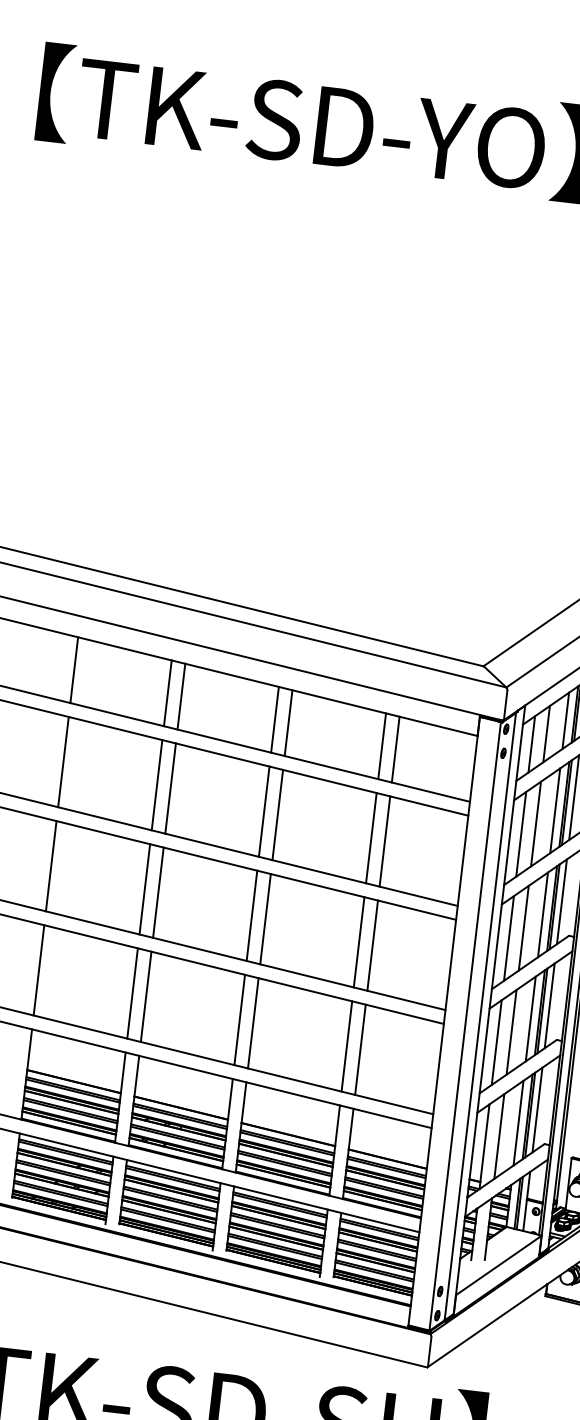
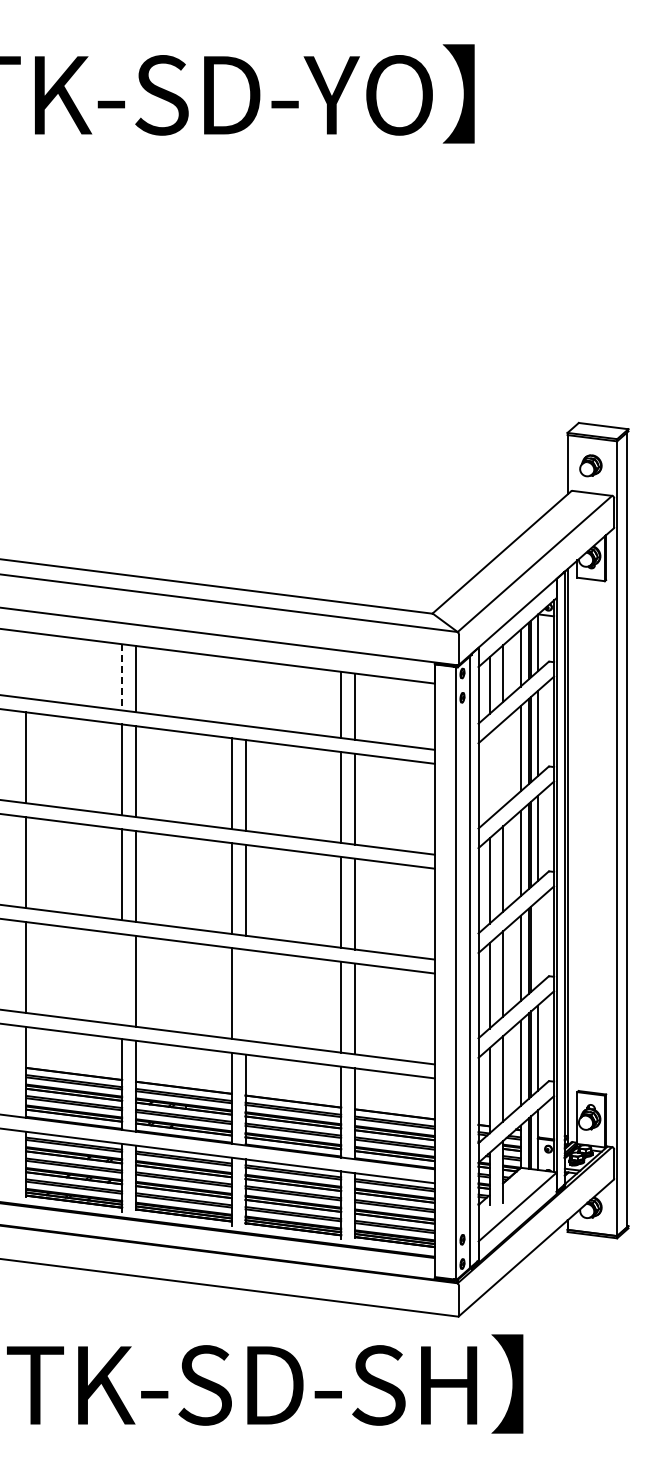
line: (74, 670) -> (26, 665), removed
line: (168, 693) -> (122, 677), solid -> dashed
line: (274, 720) -> (231, 691), removed
line: (288, 722) -> (245, 692), removed
line: (536, 823) -> (503, 763), removed
line: (521, 833) -> (489, 775), removed
line: (132, 993) -> (122, 979), removed
line: (549, 1005) -> (537, 942), removed
line: (253, 1022) -> (245, 994), removed

